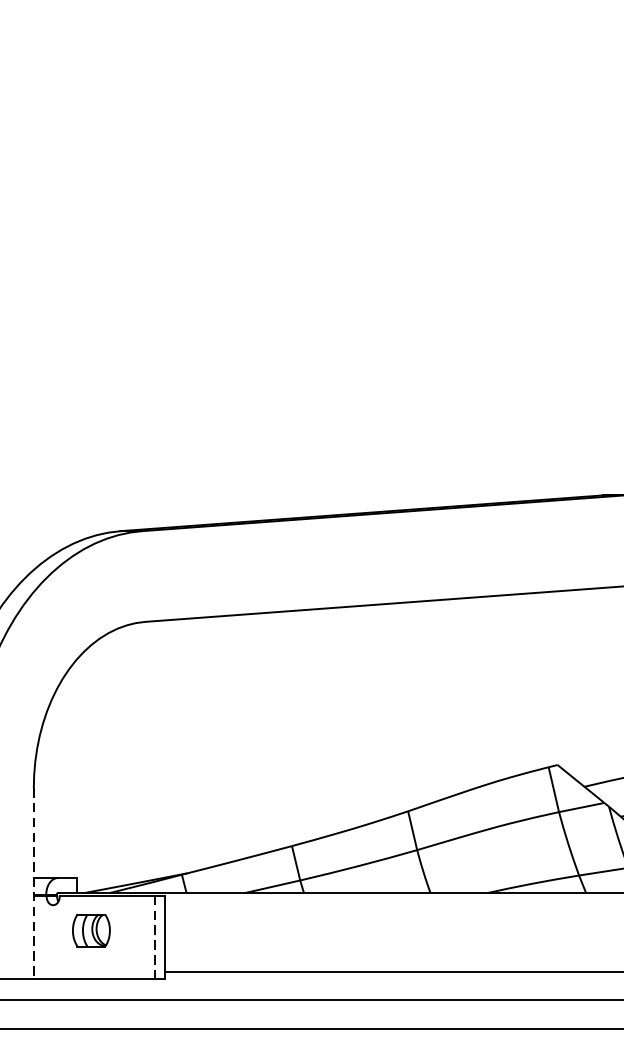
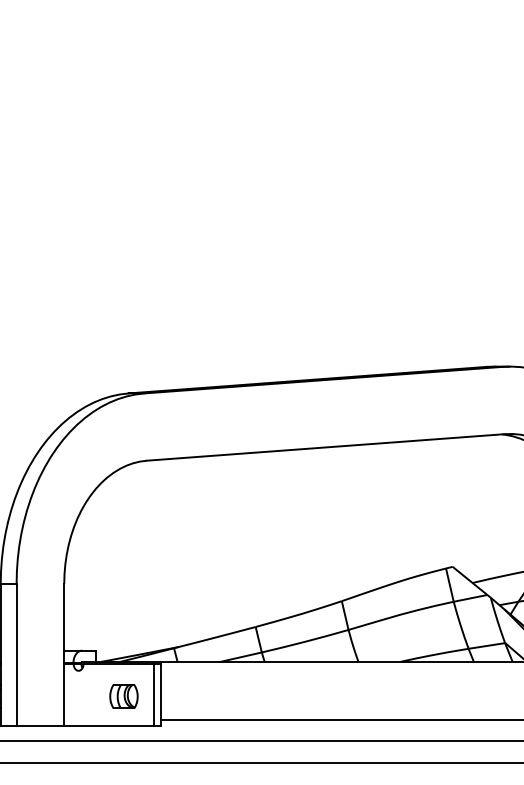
line: (34, 883) -> (64, 654), dashed -> solid
part: (90, 930) -> (123, 696), moved
line: (155, 937) -> (154, 694), dashed -> solid

